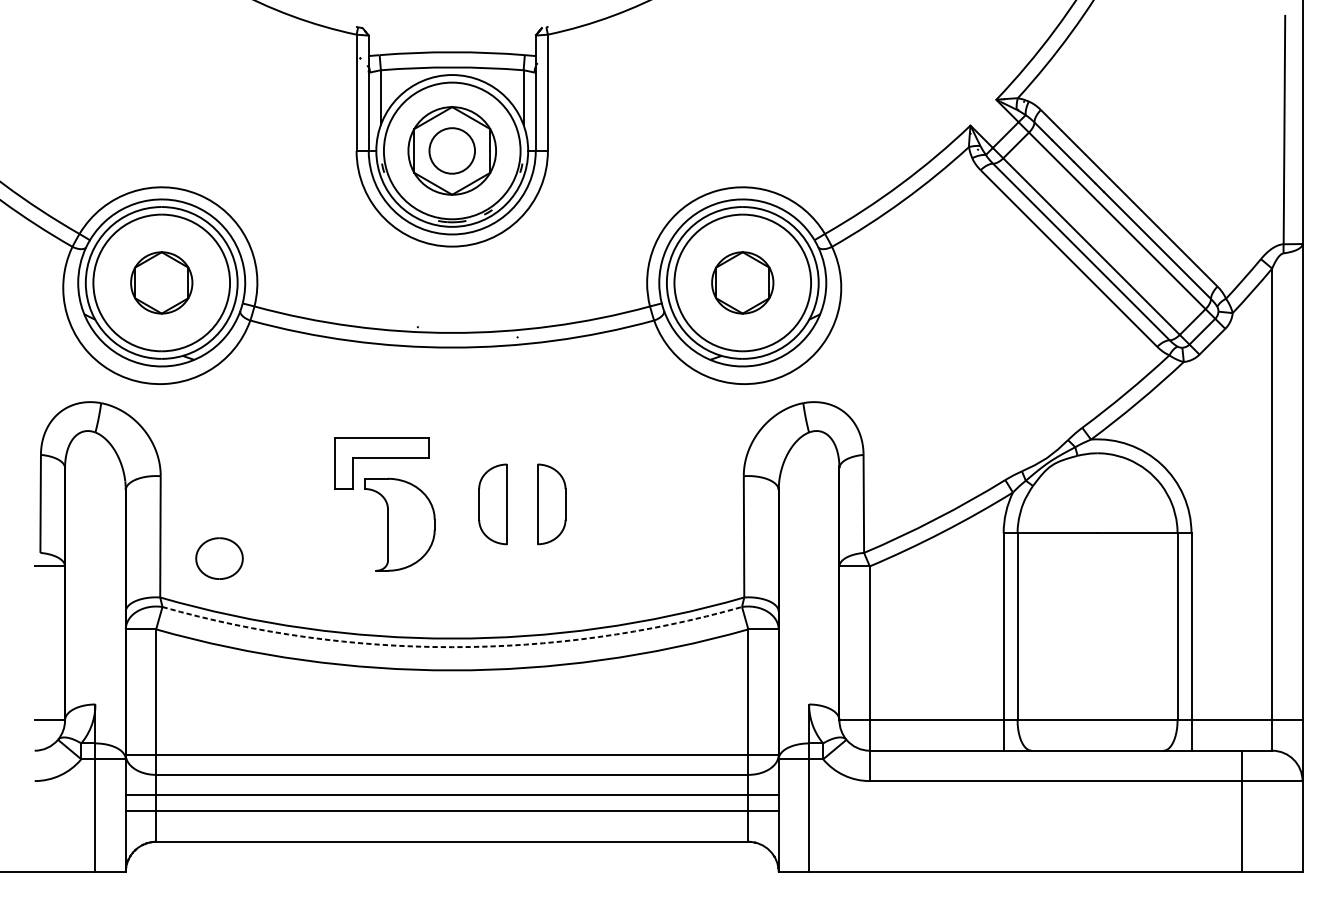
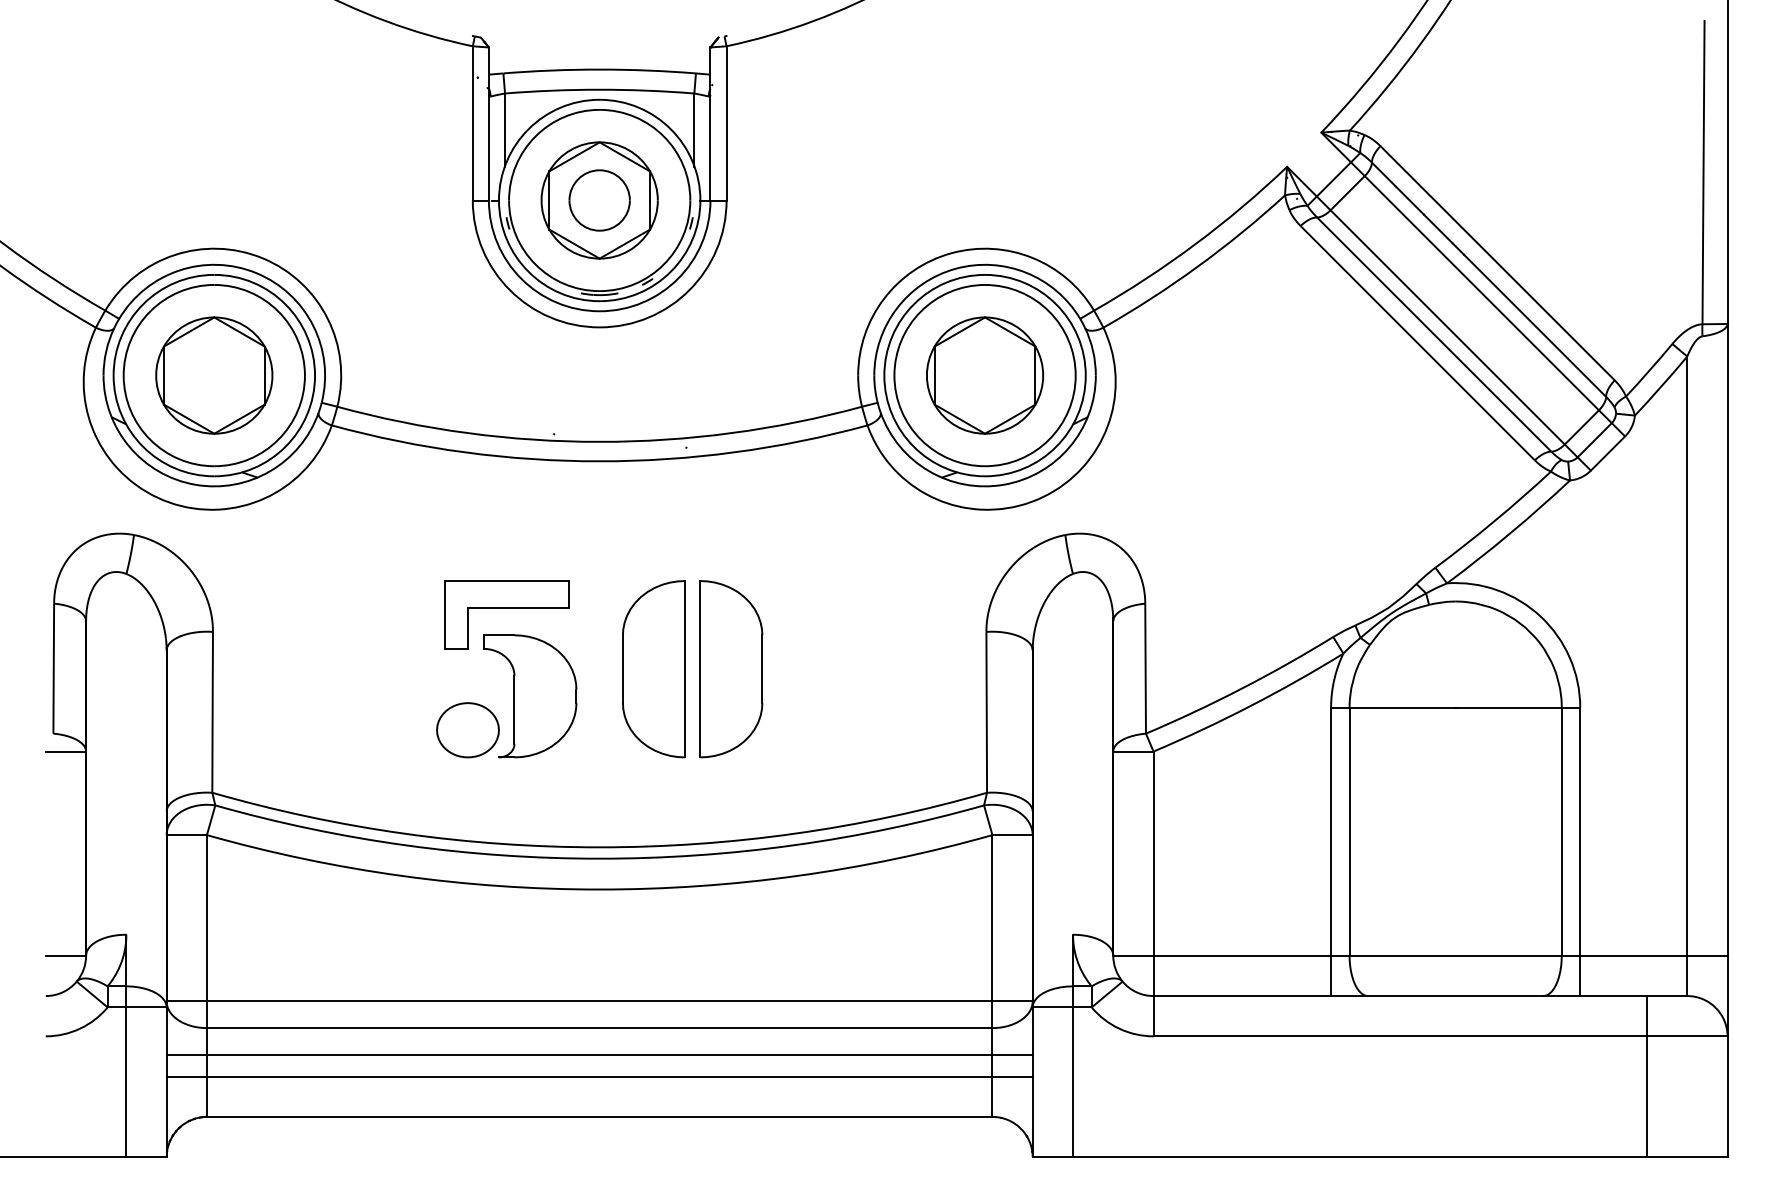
part: (161, 282) -> (214, 375), size x1.43
part: (742, 282) -> (984, 375), size x1.43
part: (492, 504) -> (653, 669), size x1.67
part: (551, 504) -> (731, 669), size x1.67
part: (219, 558) -> (467, 730), moved
arc: (452, 647) -> (599, 858), dashed -> solid

